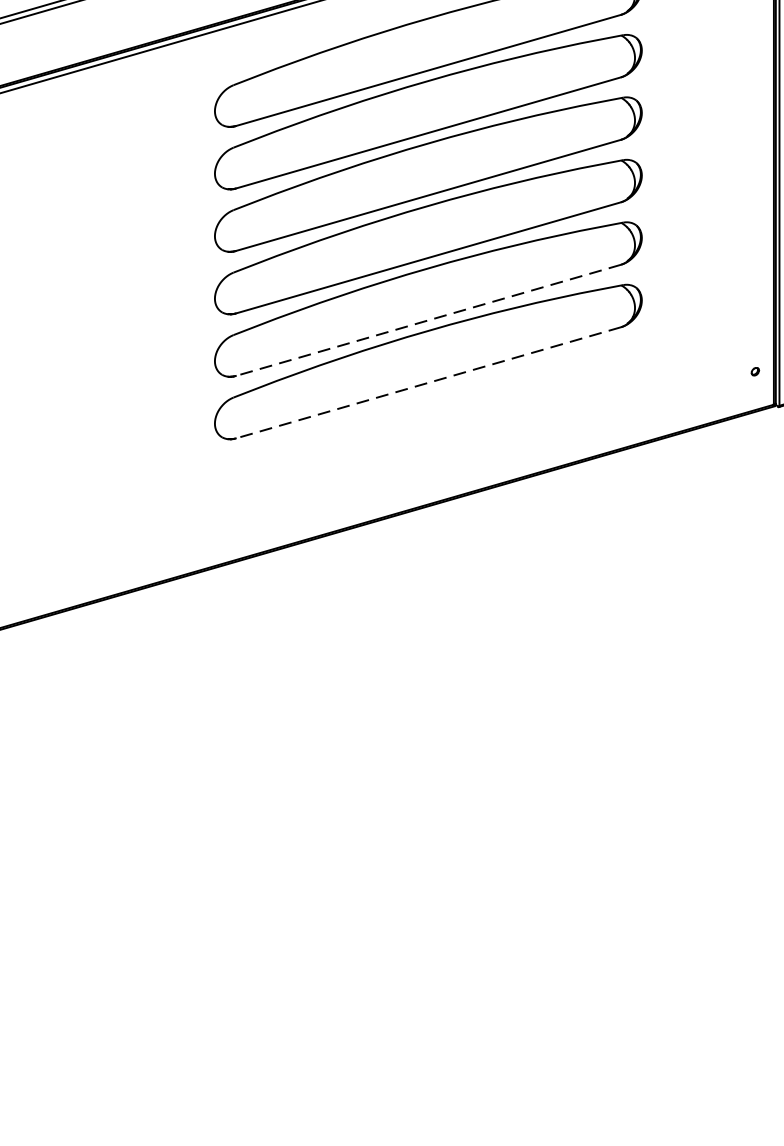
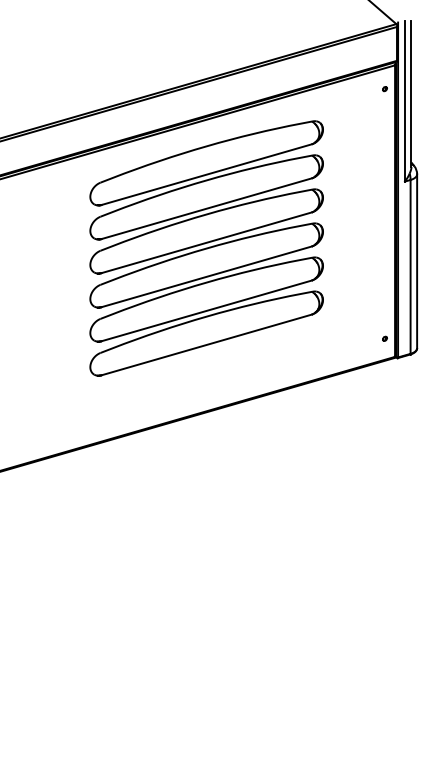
line: (428, 321) -> (206, 311), dashed -> solid
line: (428, 383) -> (206, 345), dashed -> solid

